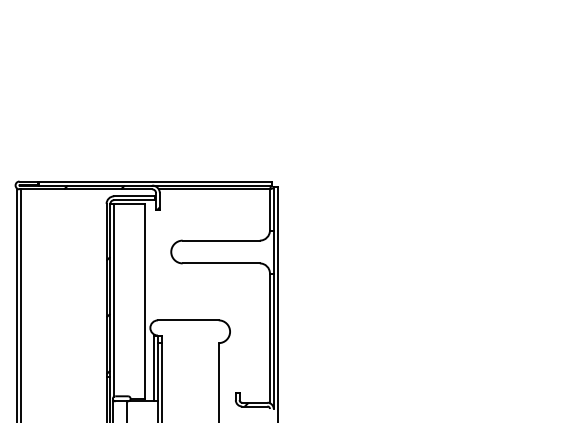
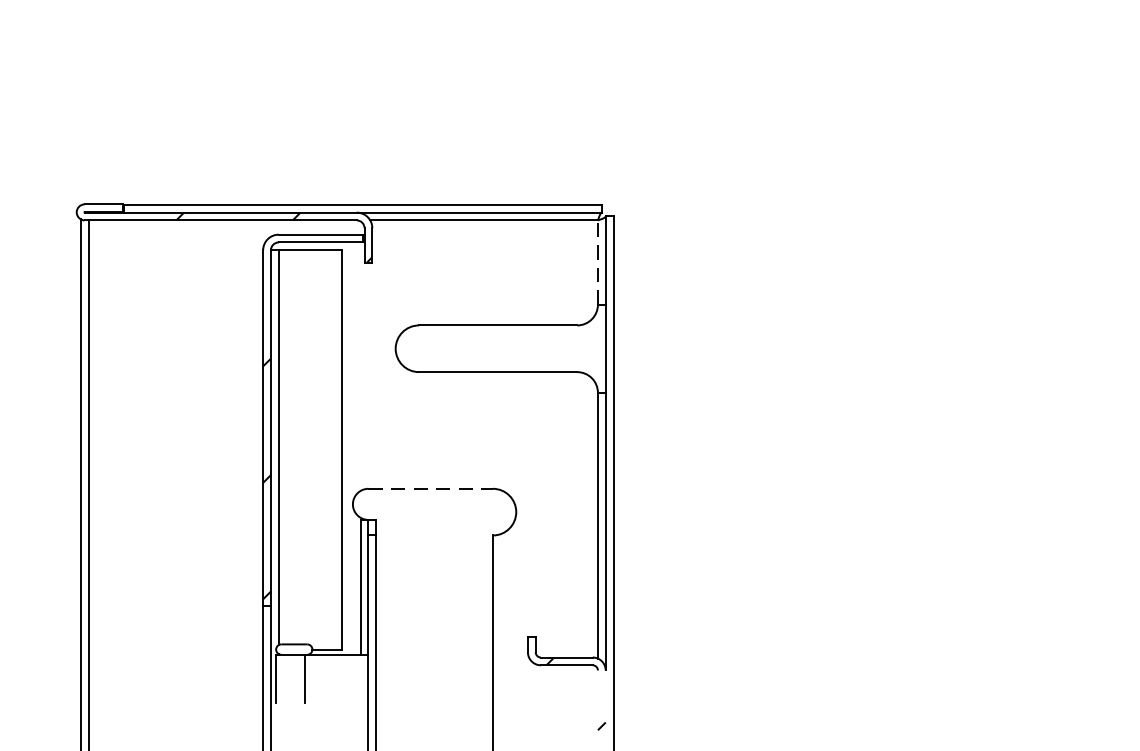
line: (269, 209) -> (596, 261), solid -> dashed
line: (188, 320) -> (431, 489), solid -> dashed

